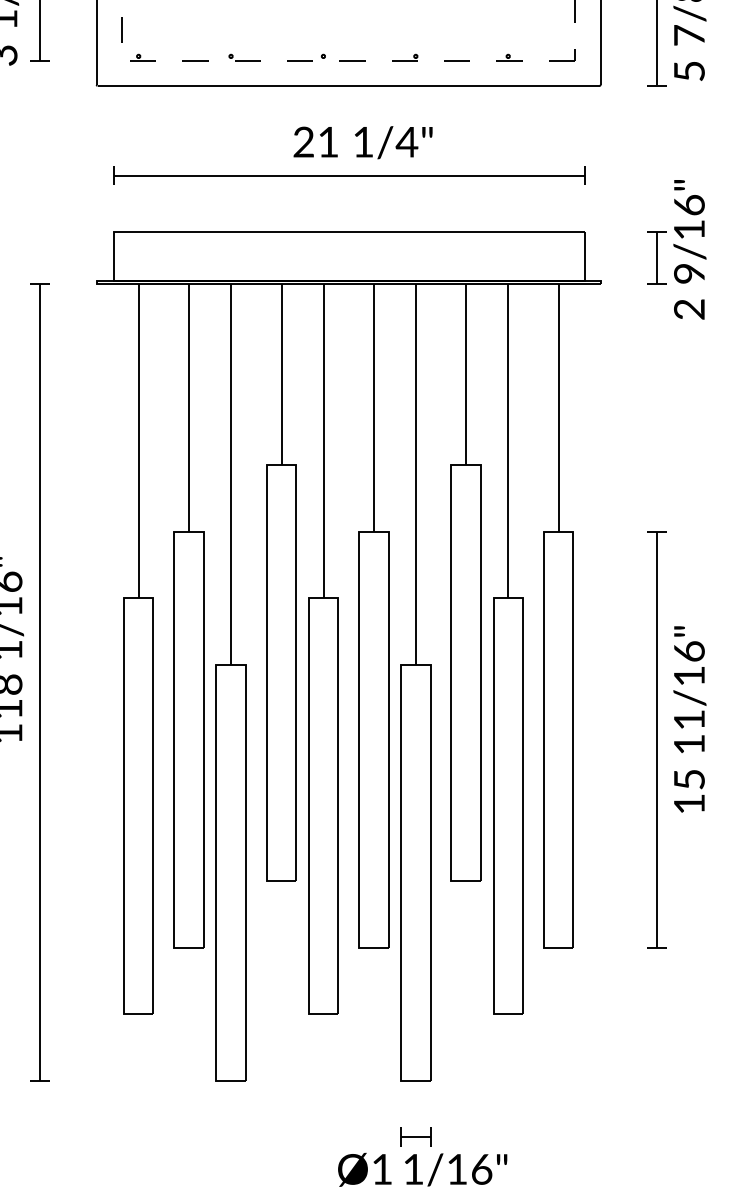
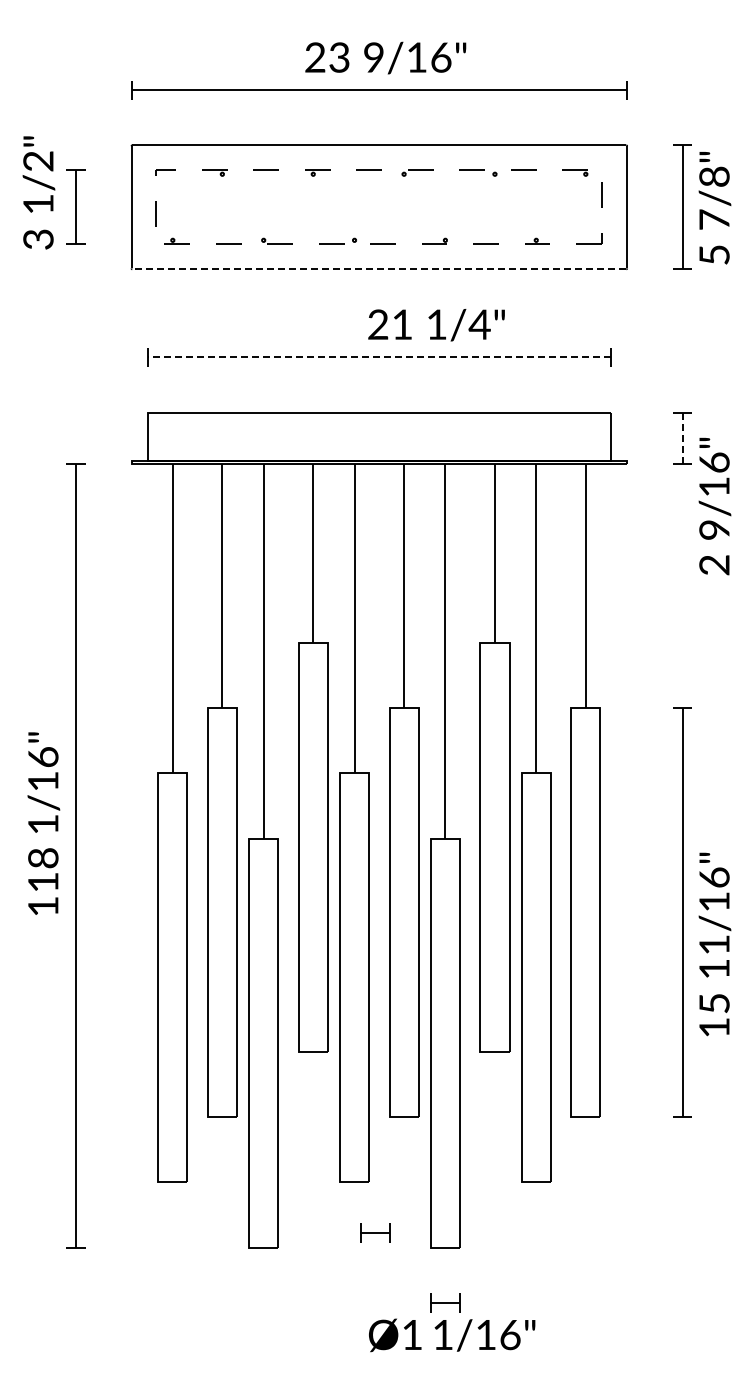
line: (348, 86) -> (379, 269), solid -> dashed
text: (363, 143) -> (436, 325), moved
line: (348, 175) -> (379, 357), solid -> dashed
text: (689, 249) -> (714, 506), moved
line: (656, 257) -> (682, 438), solid -> dashed
text: (689, 719) -> (714, 944), moved
part: (344, 1065) -> (375, 1232), added

